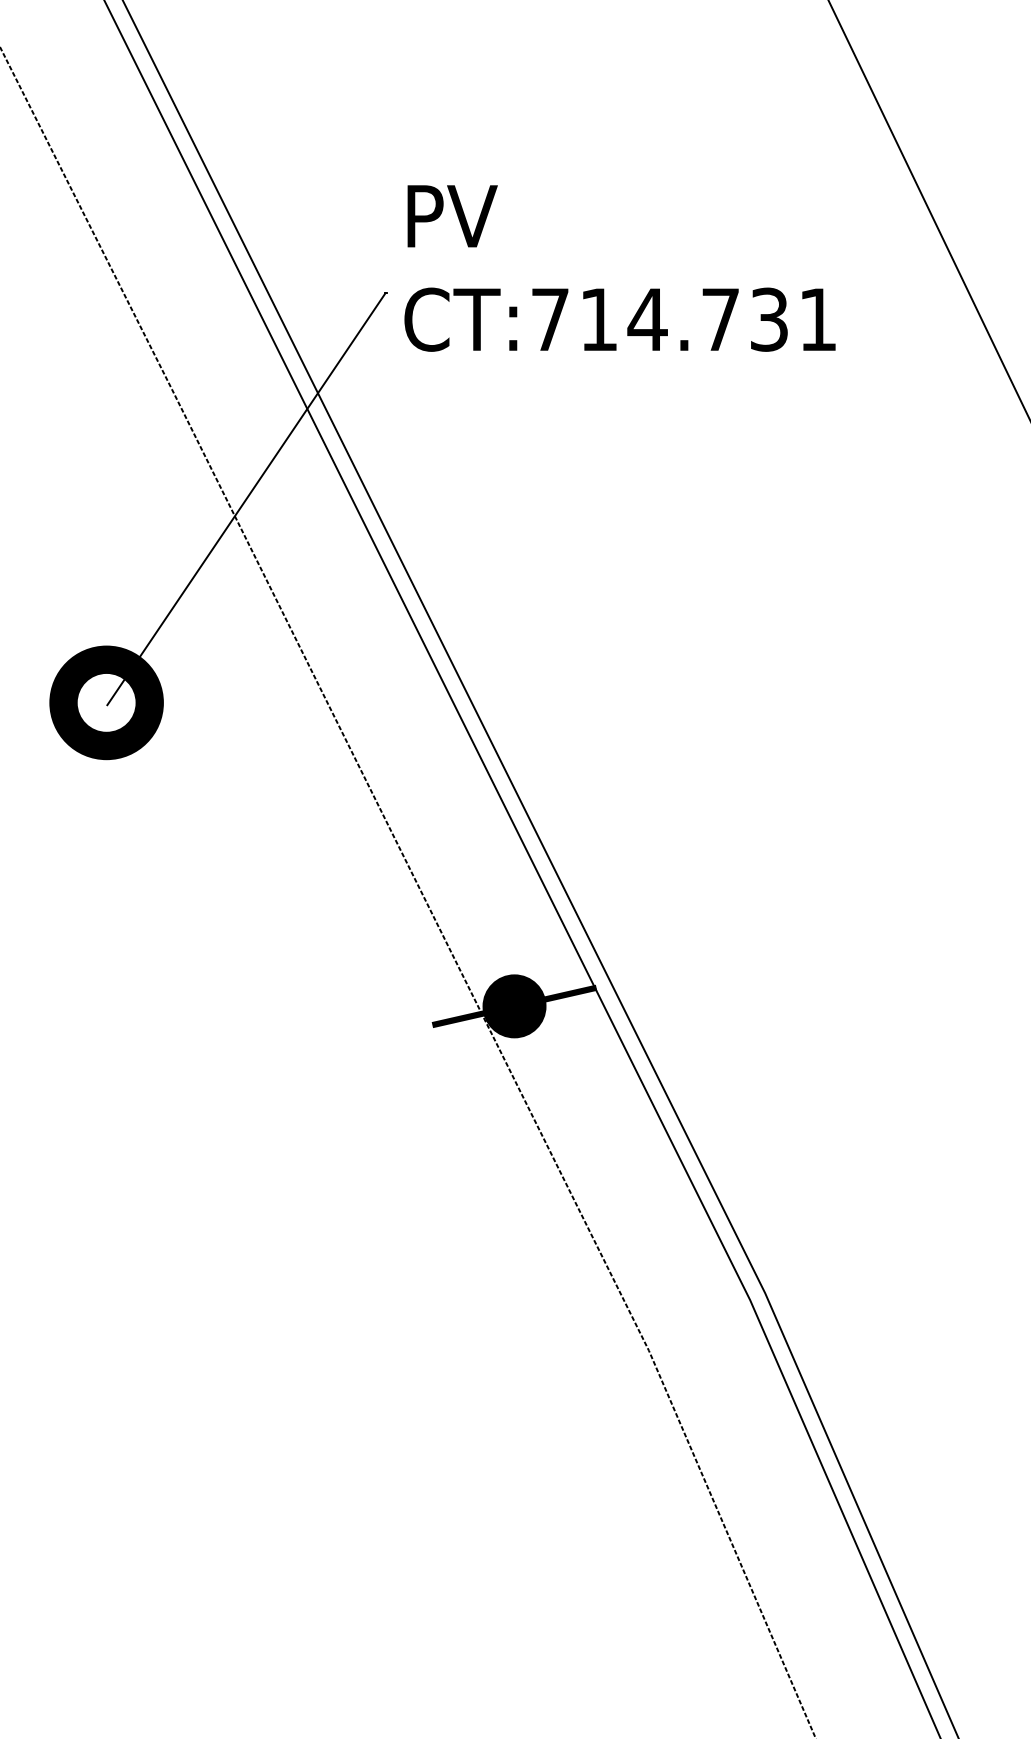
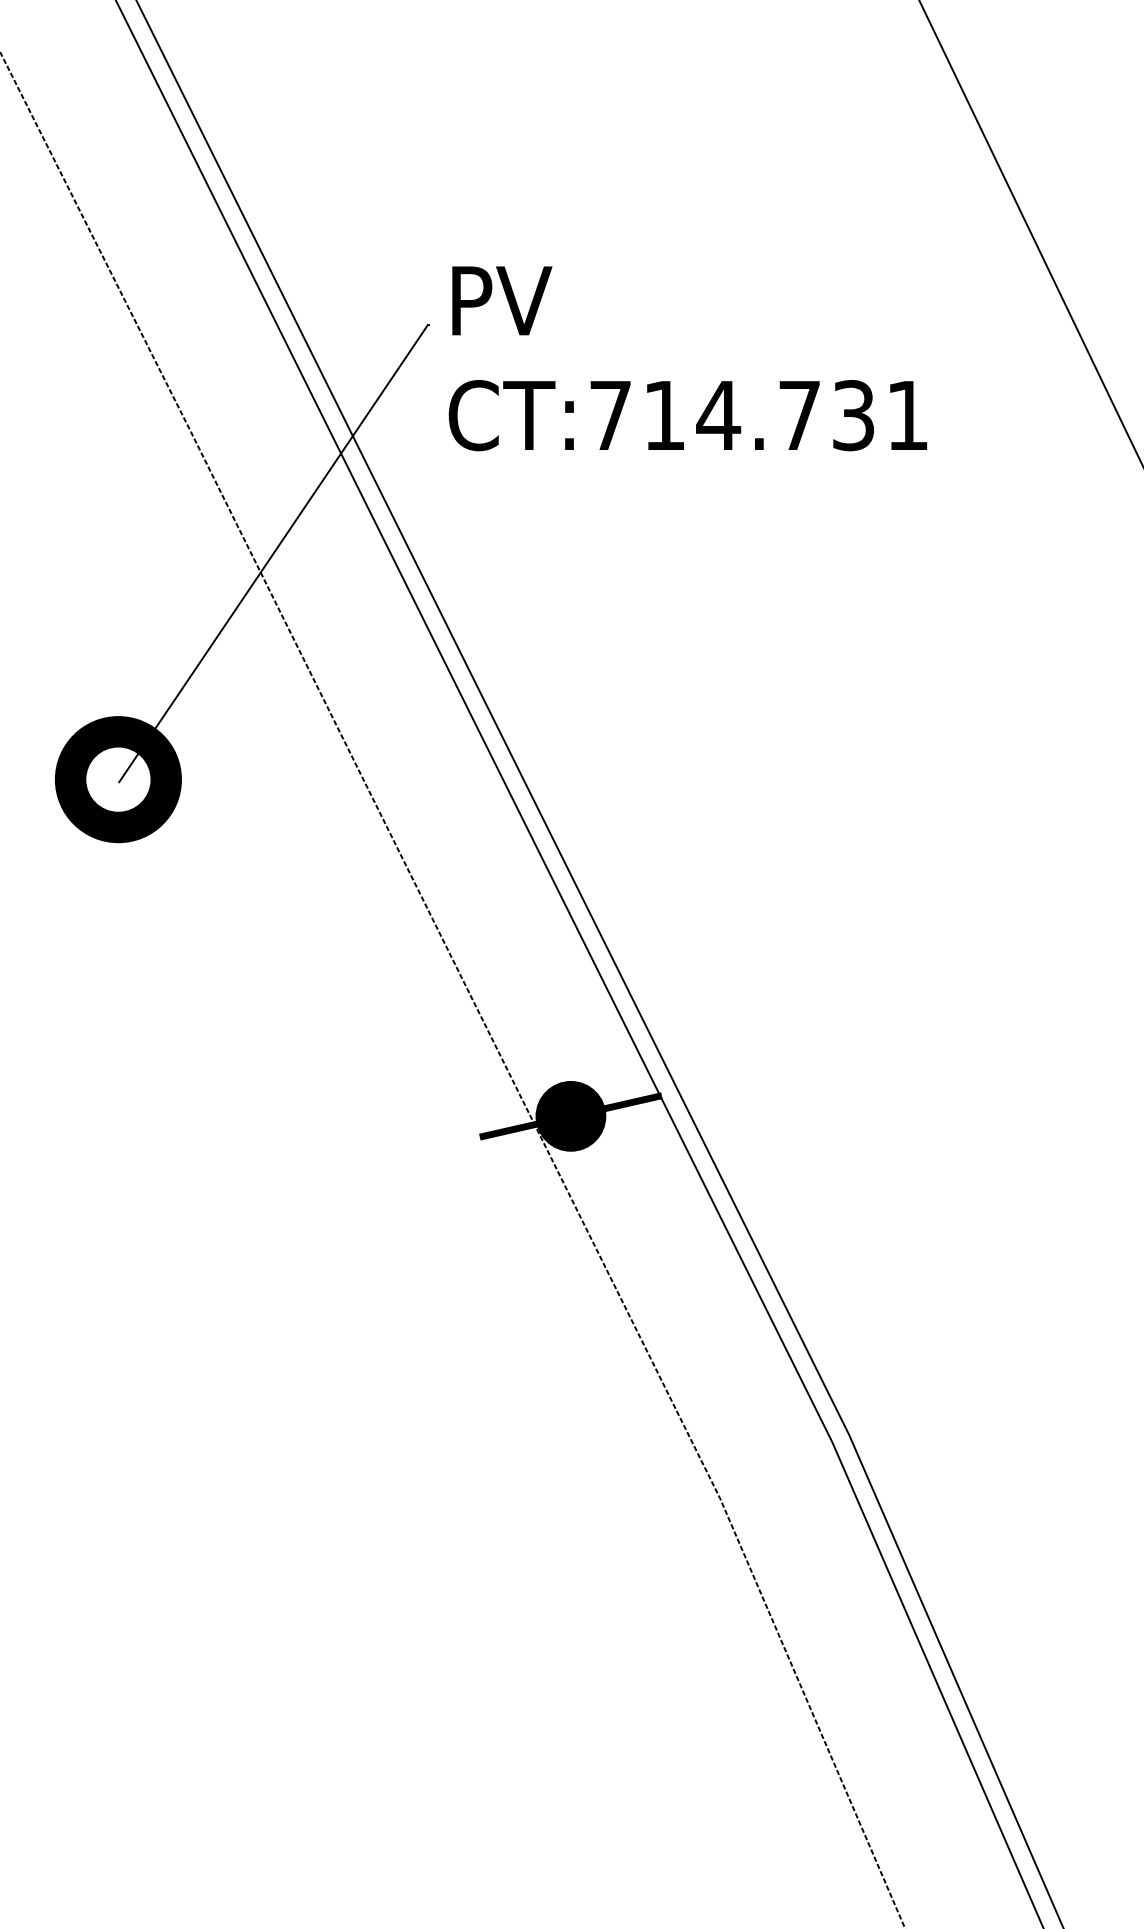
text: (619, 268) -> (687, 358), moved

